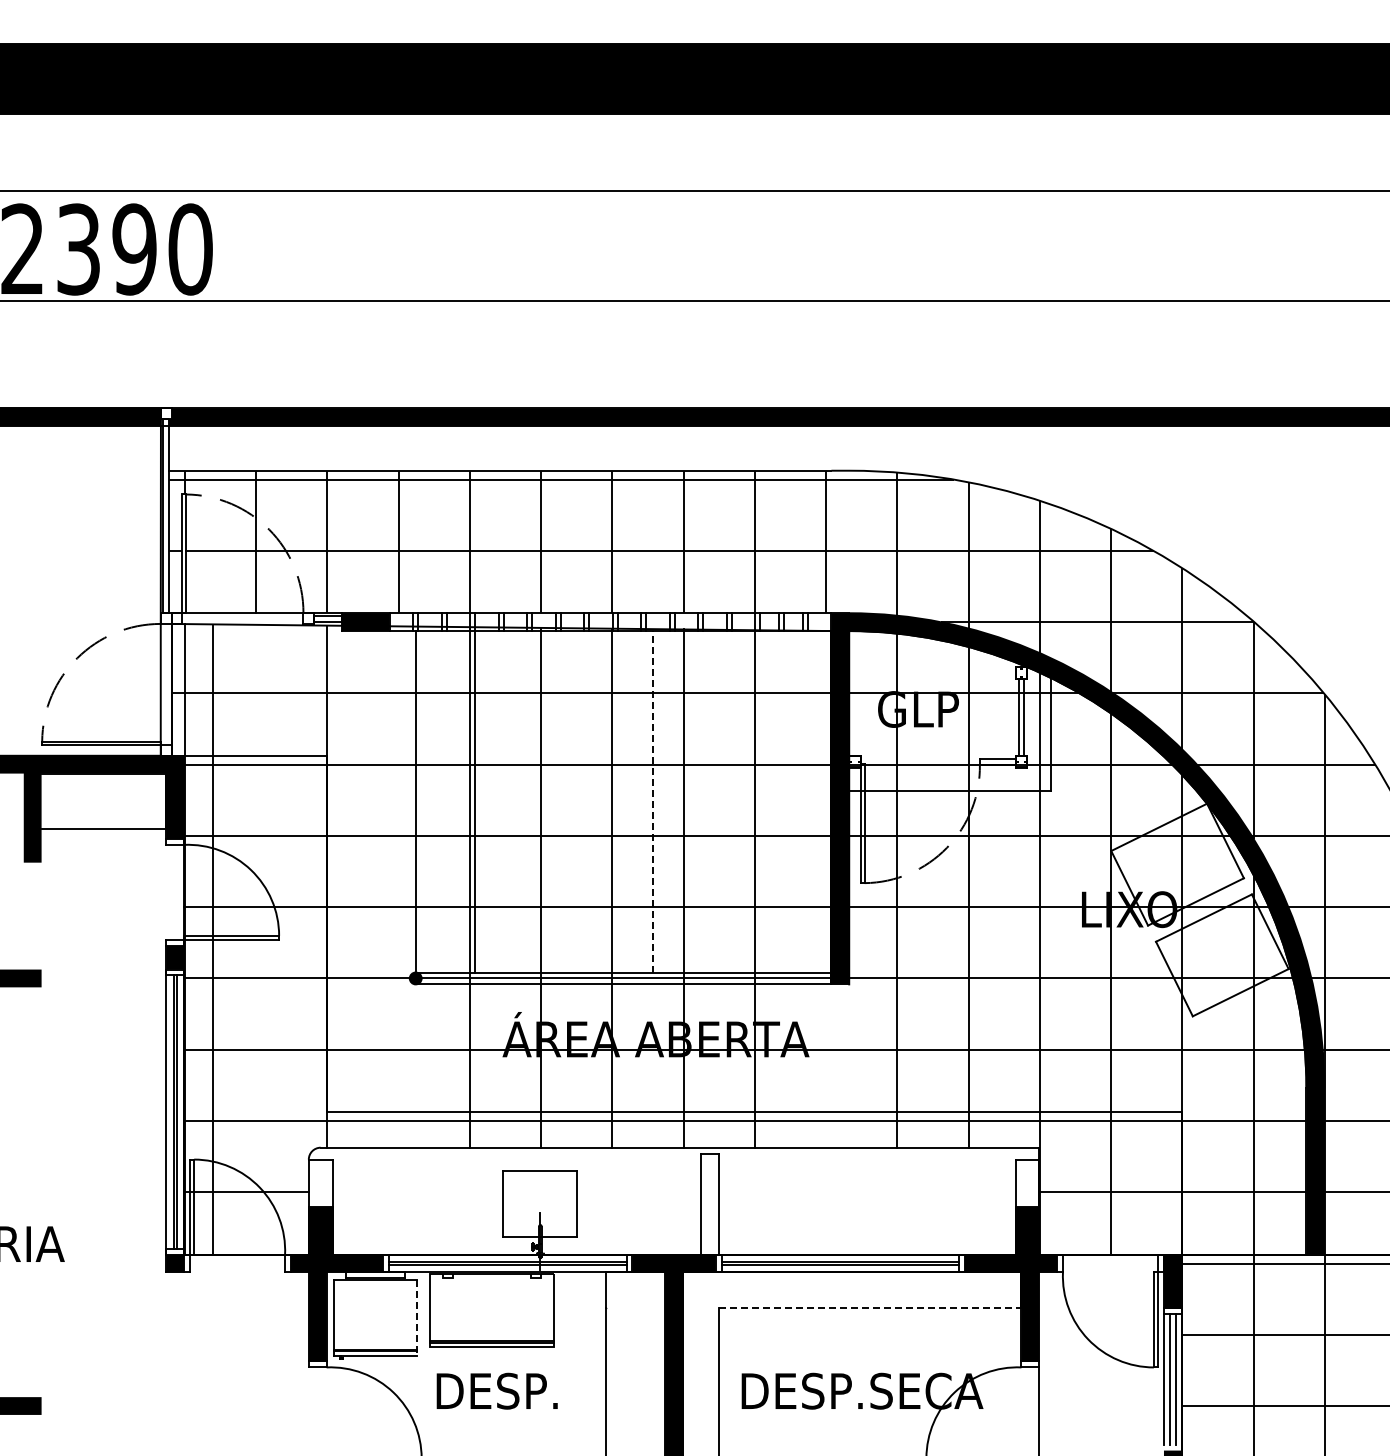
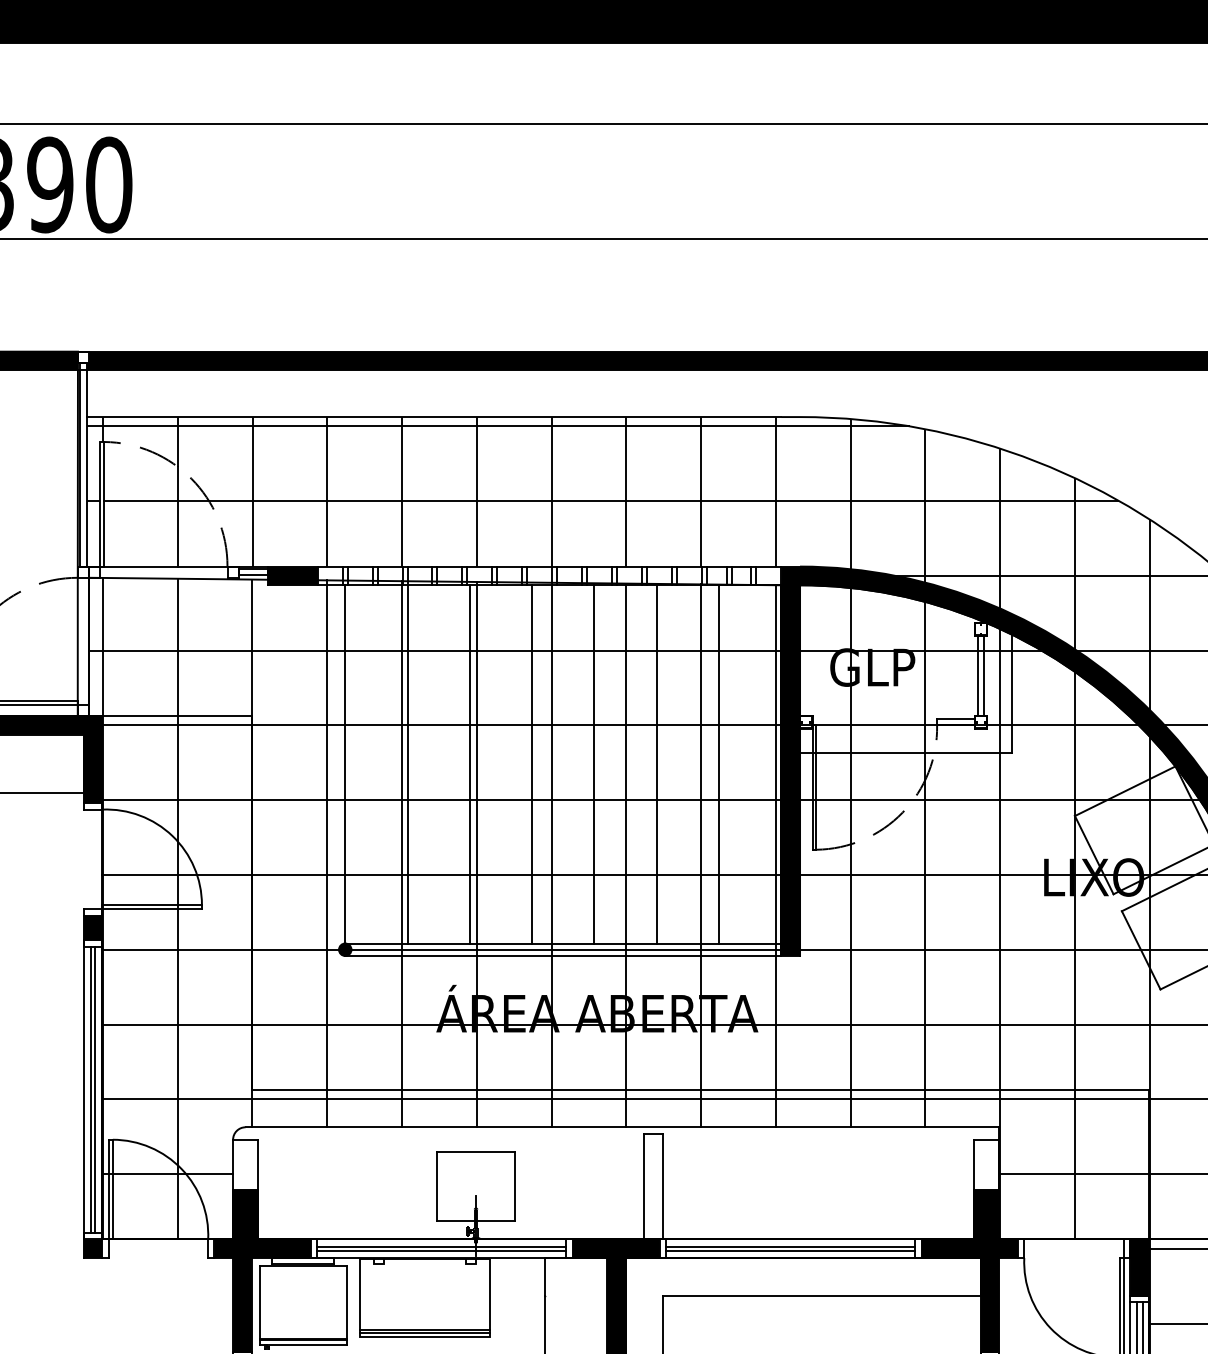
line: (534, 801) -> (469, 764), added
line: (593, 801) -> (531, 764), added
line: (653, 801) -> (594, 764), dashed -> solid
line: (712, 801) -> (656, 764), added
line: (772, 801) -> (719, 764), added
line: (398, 886) -> (327, 853), added
line: (826, 889) -> (776, 856), added
line: (213, 939) -> (178, 908), moved
line: (870, 1308) -> (822, 1295), dashed -> solid
line: (417, 1318) -> (347, 1306), dashed -> solid

